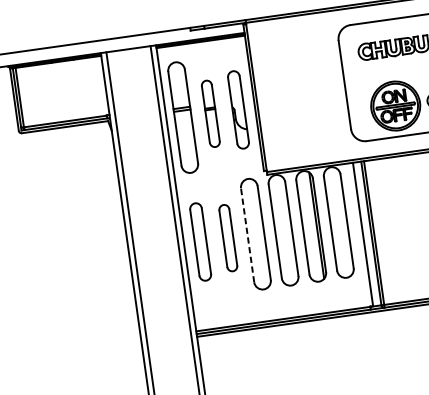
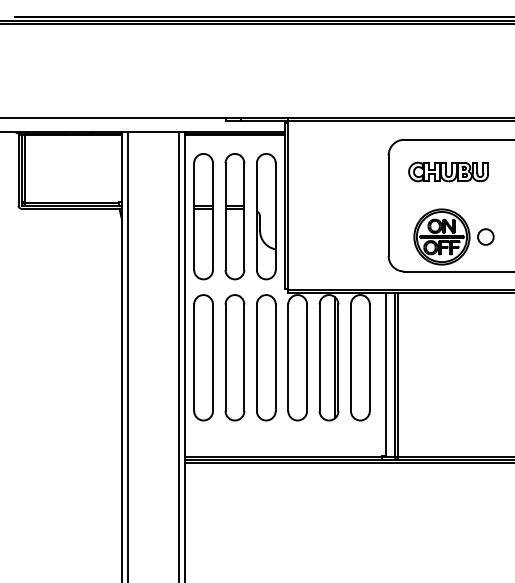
part: (238, 109) -> (266, 216), size x1.43
part: (210, 113) -> (234, 216), size x1.67
line: (247, 235) -> (256, 357), dashed -> solid
part: (227, 237) -> (234, 357), size x1.67
part: (200, 241) -> (203, 357), size x1.43

